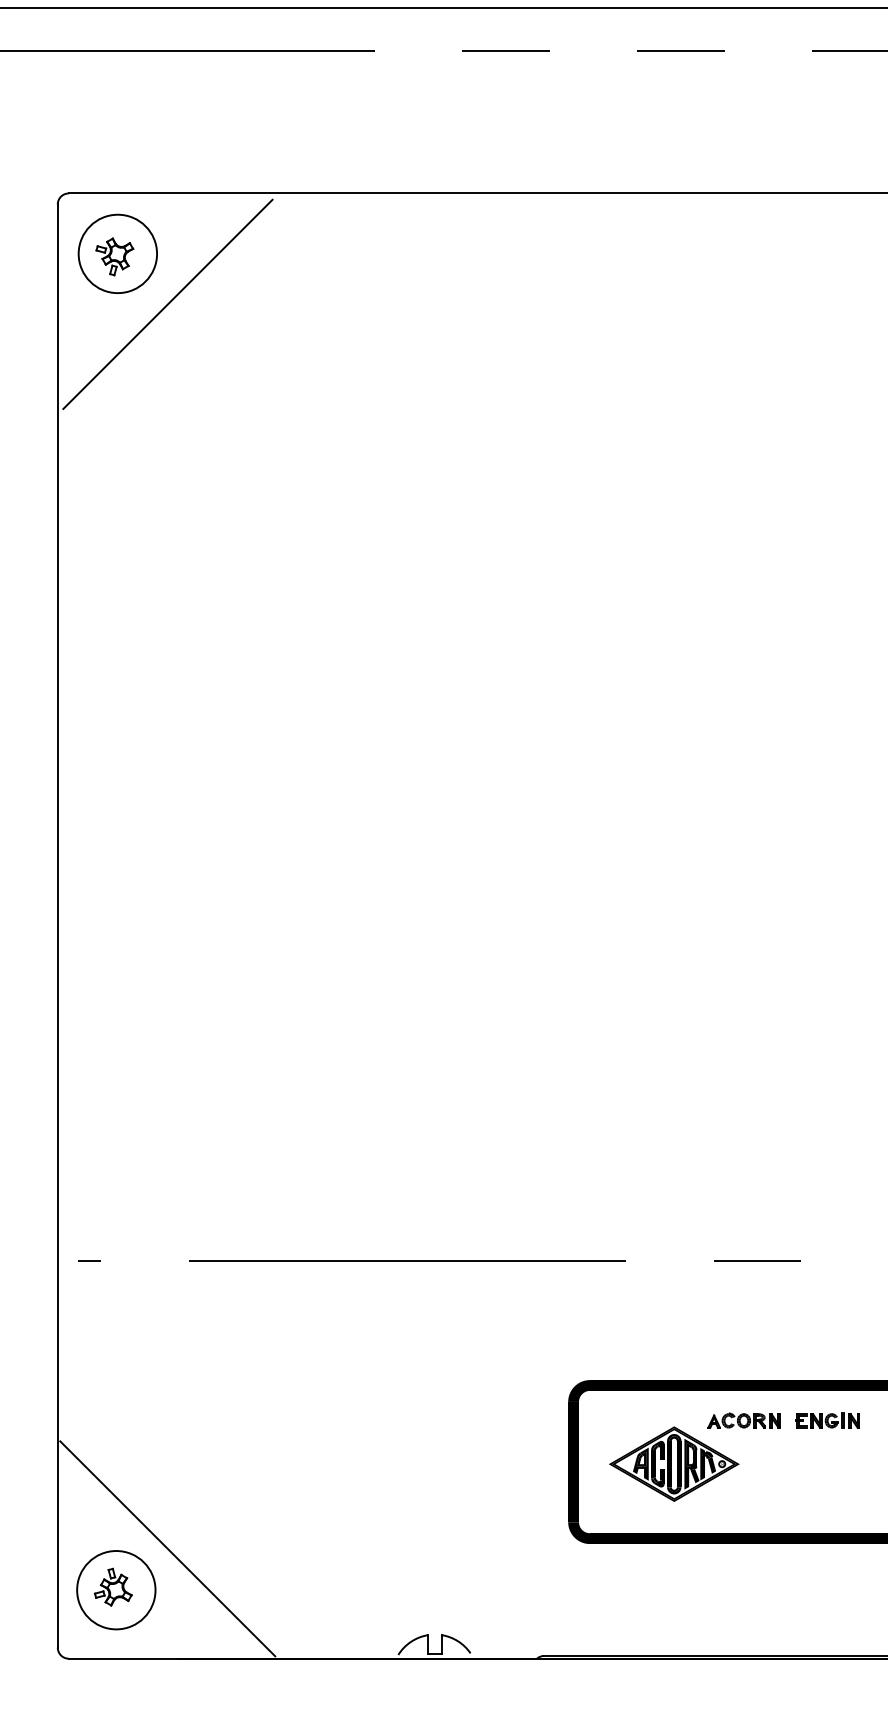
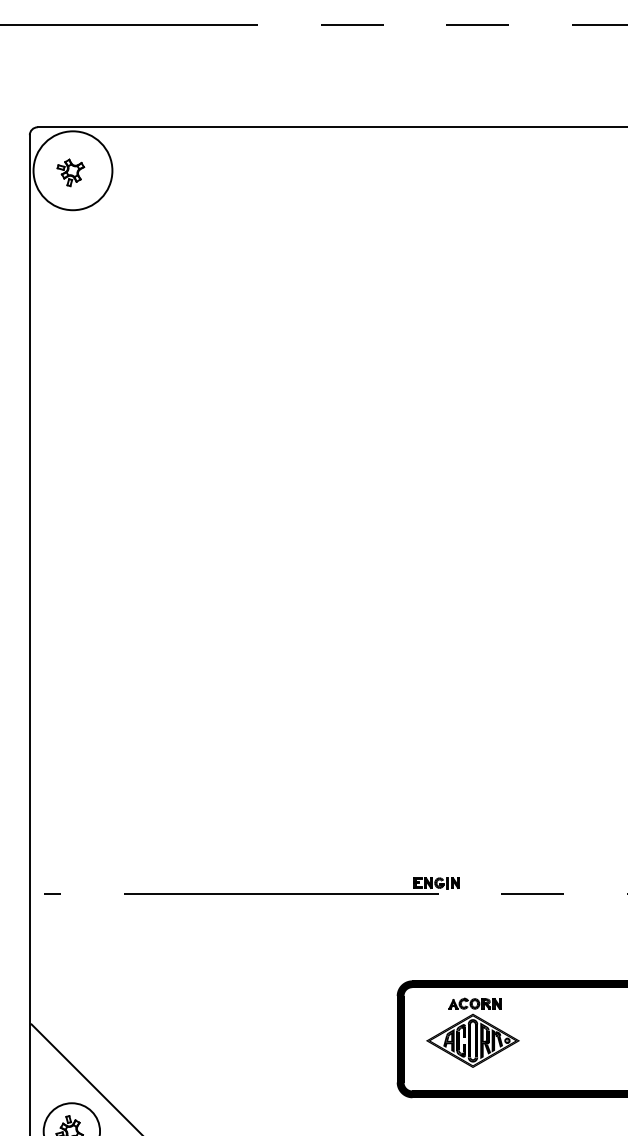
circle: (117, 253) -> (72, 170), size x1.4
line: (167, 304) -> (108, 207), removed
part: (743, 1420) -> (474, 1003), moved
part: (827, 1420) -> (436, 882), moved

